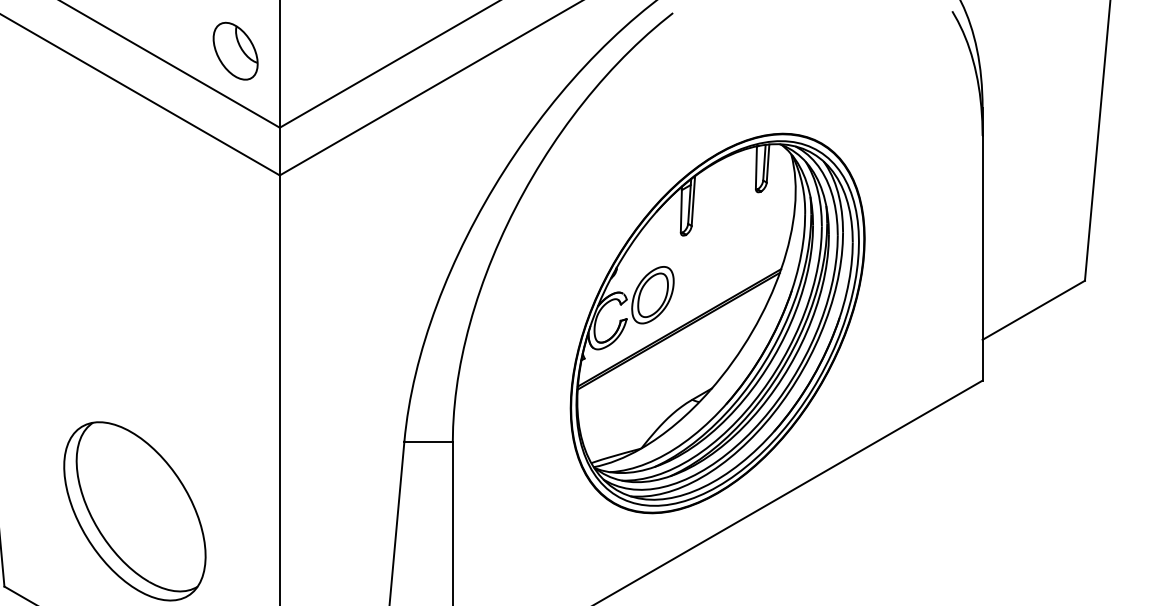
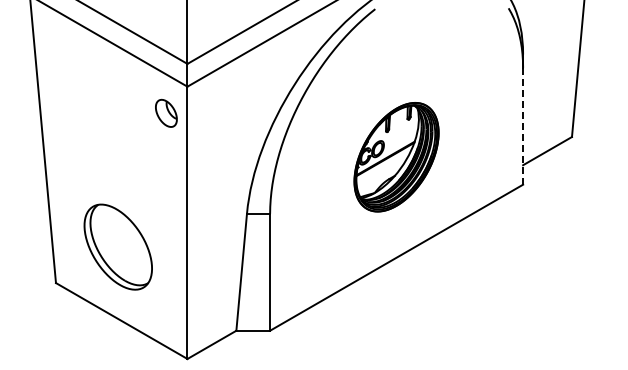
part: (235, 49) -> (166, 112), moved
line: (983, 256) -> (523, 125), solid -> dashed
part: (717, 321) -> (396, 156), size x0.6

